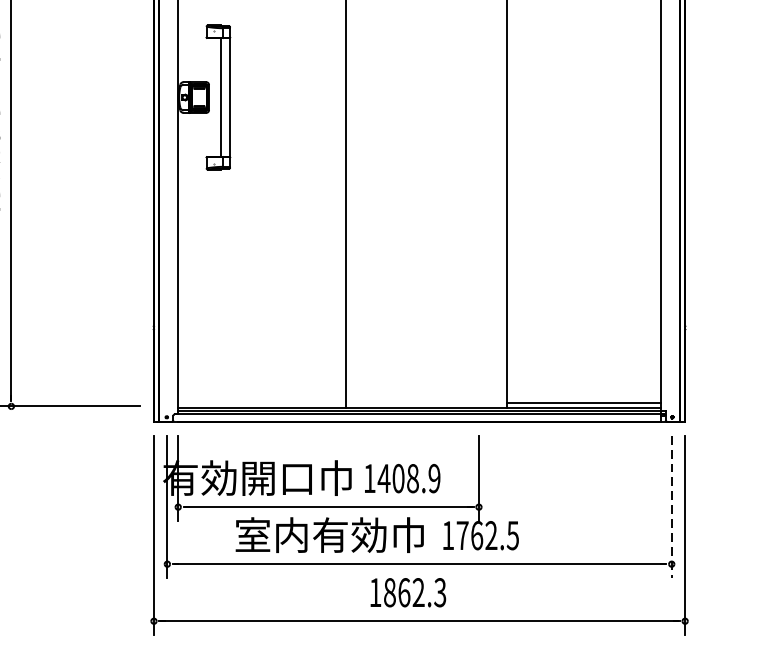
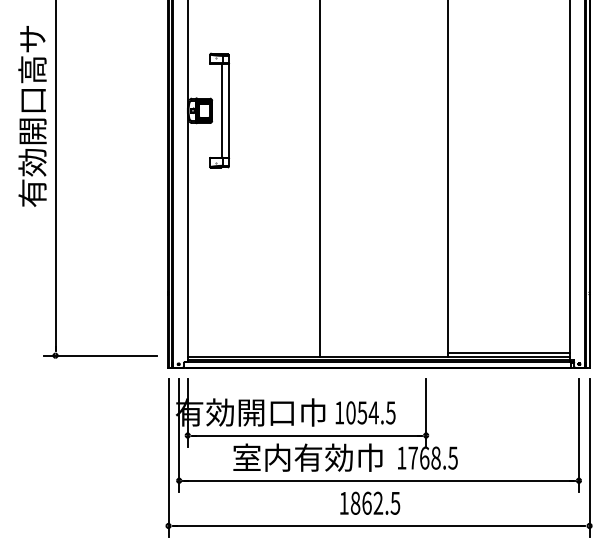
text: (408, 478) -> (370, 412), 1408.9 -> 1054.5
line: (671, 507) -> (578, 435), dashed -> solid
text: (490, 534) -> (435, 457), 1762.5 -> 1768.5
text: (440, 591) -> (395, 502), 1862.3 -> 1862.5

